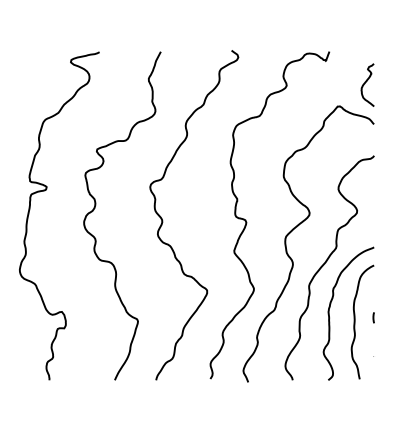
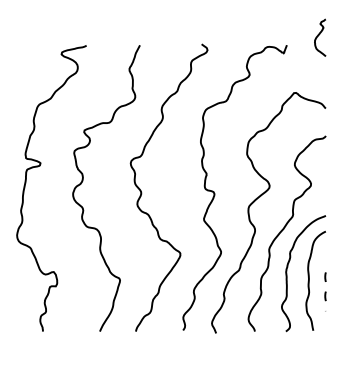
curve: (366, 82) -> (319, 35), moved
line: (373, 339) -> (325, 296), added

